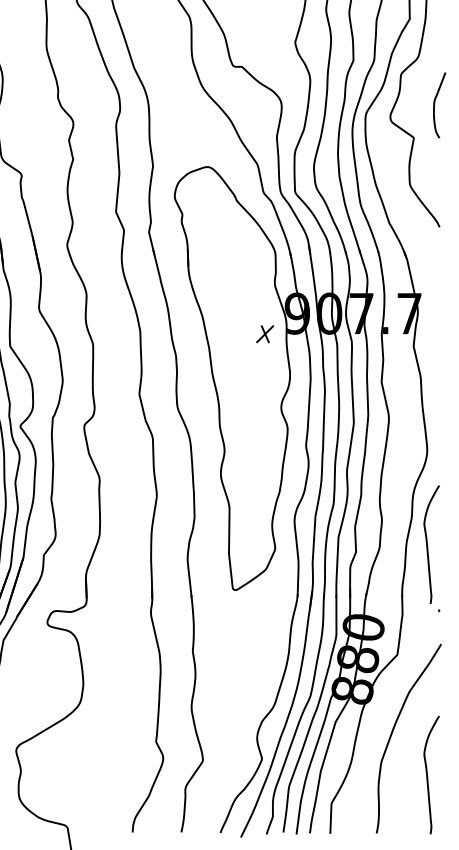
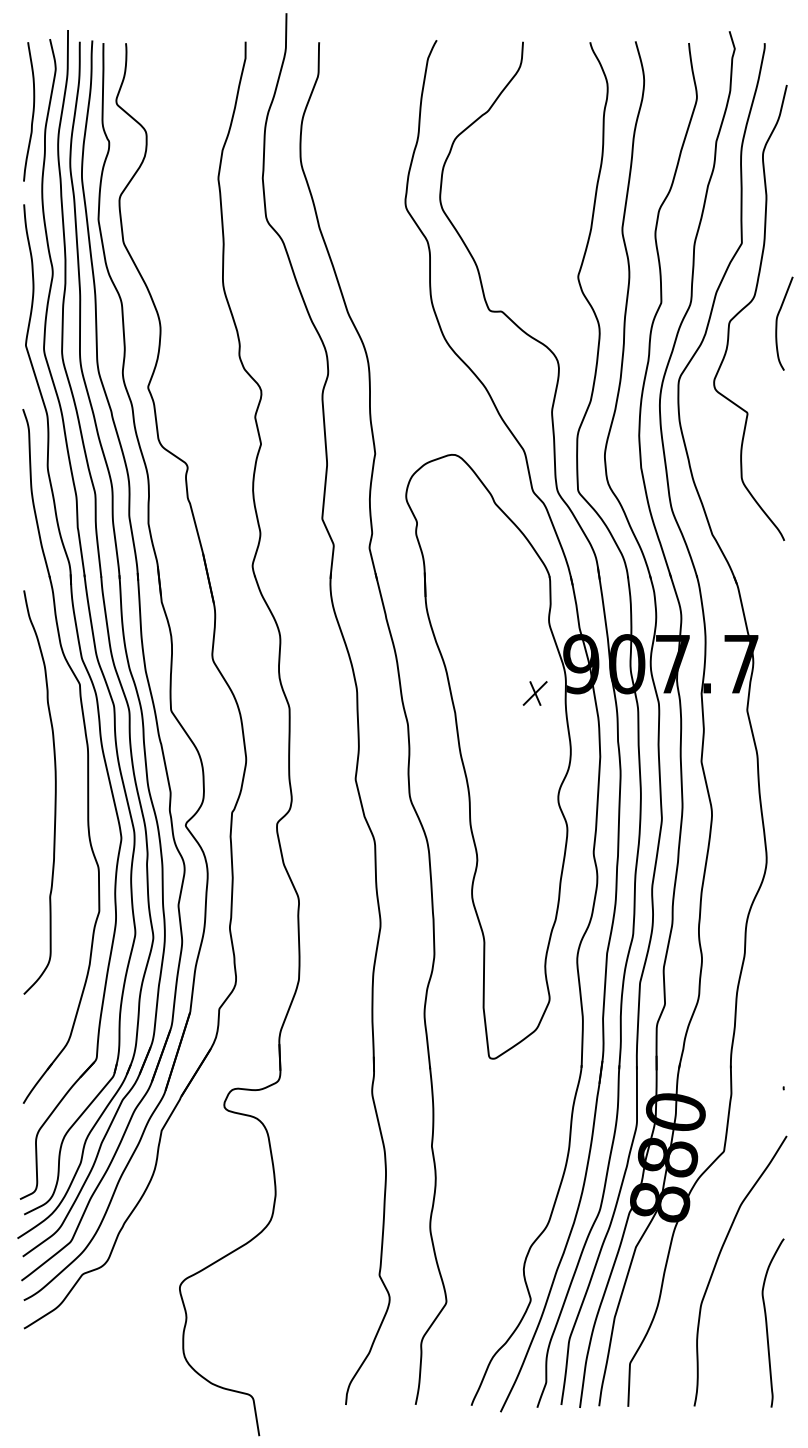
curve: (434, 105) -> (777, 323), moved
curve: (427, 544) -> (767, 993), removed

